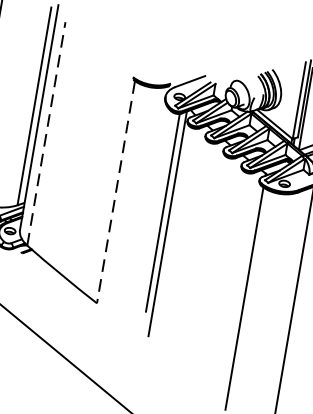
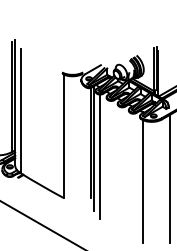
line: (46, 132) -> (20, 110), dashed -> solid
line: (115, 192) -> (63, 136), dashed -> solid
line: (174, 239) -> (99, 156), added

